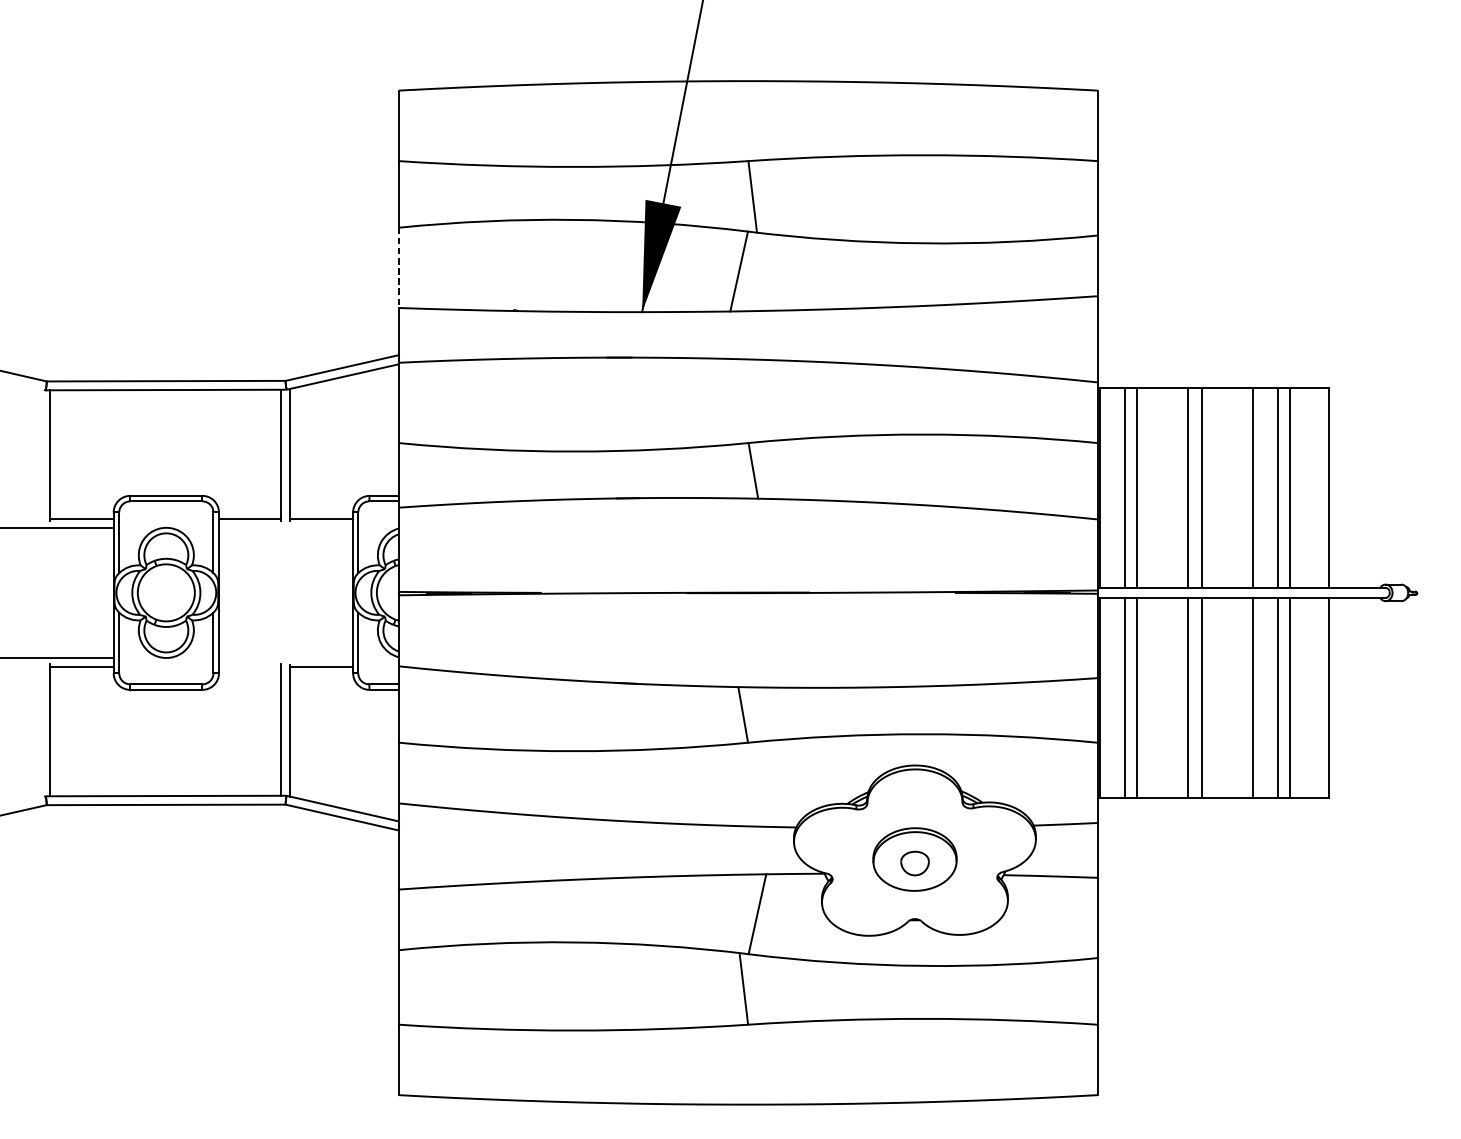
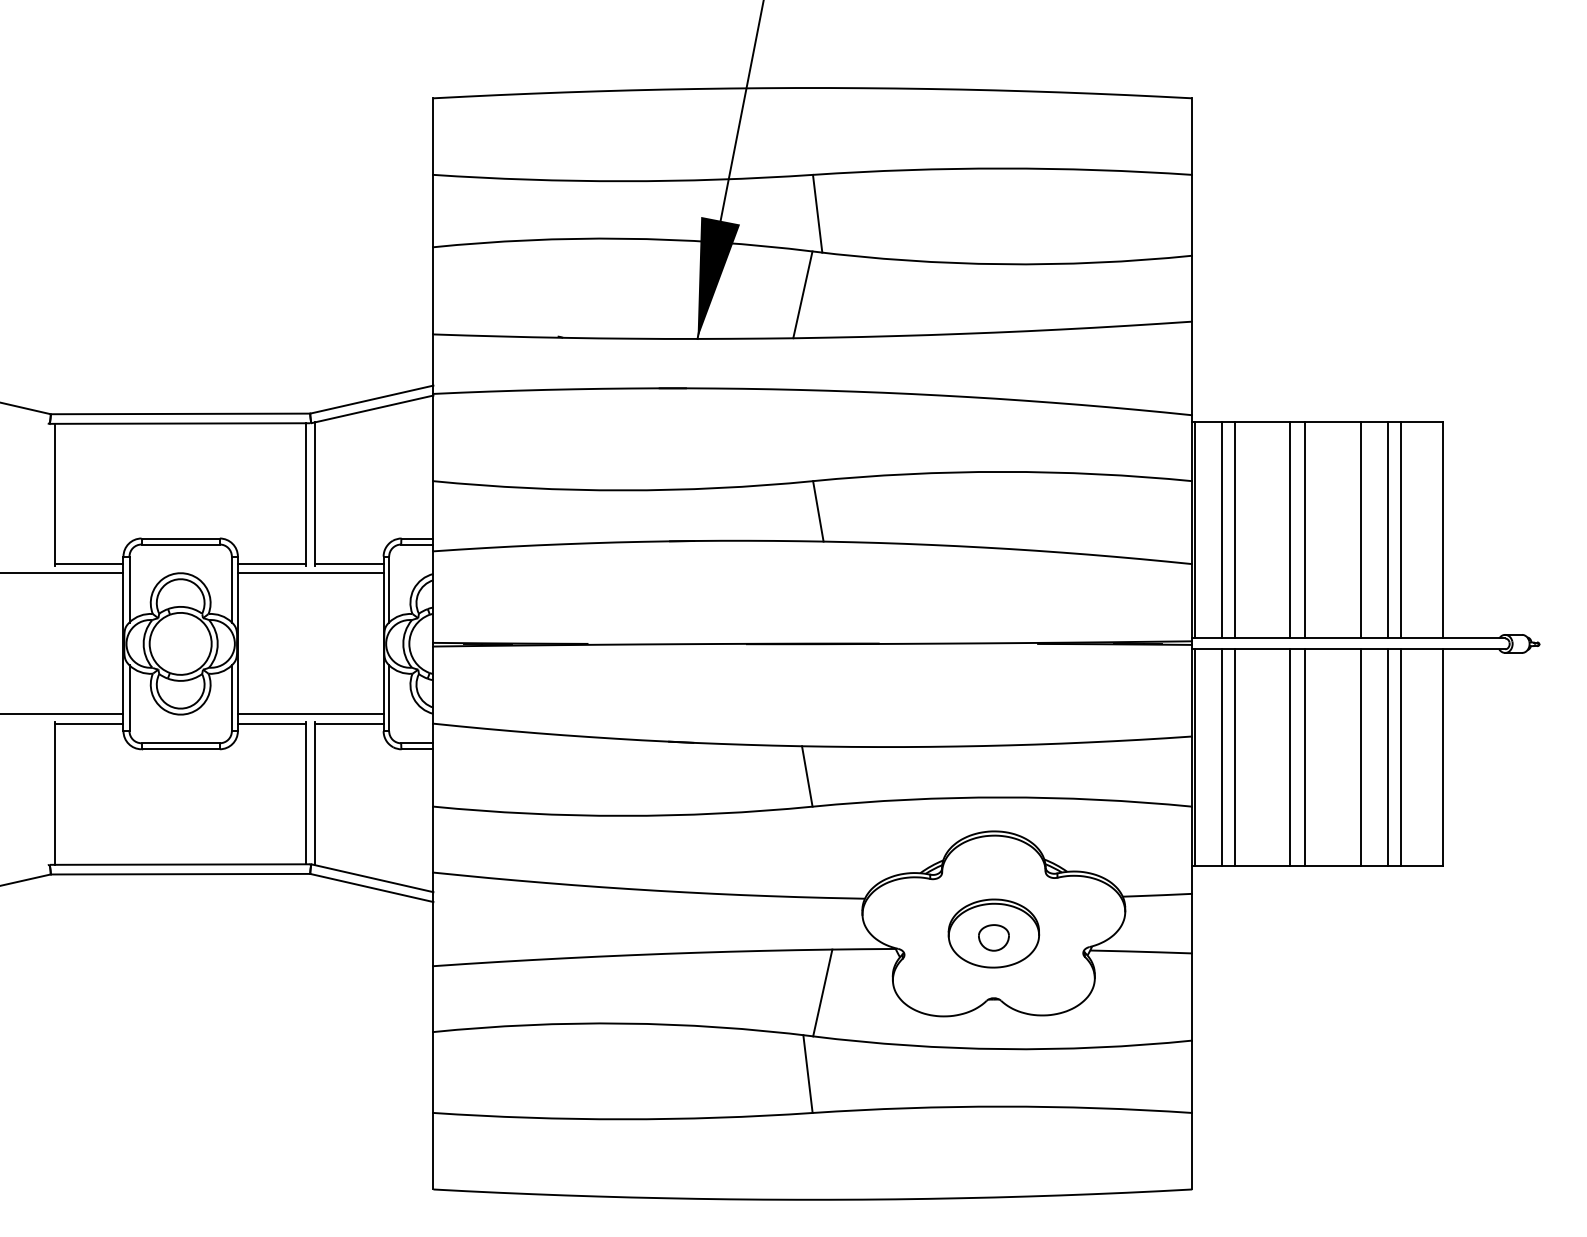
line: (399, 268) -> (433, 291), dashed -> solid
line: (285, 528) -> (310, 573), added
line: (285, 657) -> (310, 714), added
line: (249, 666) -> (271, 723), added

